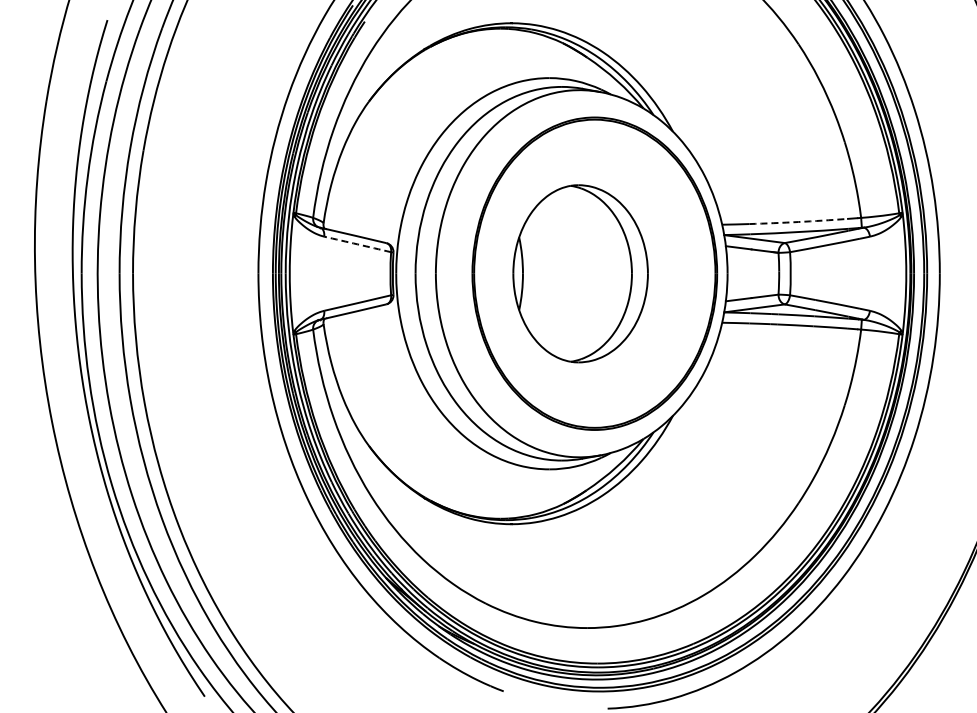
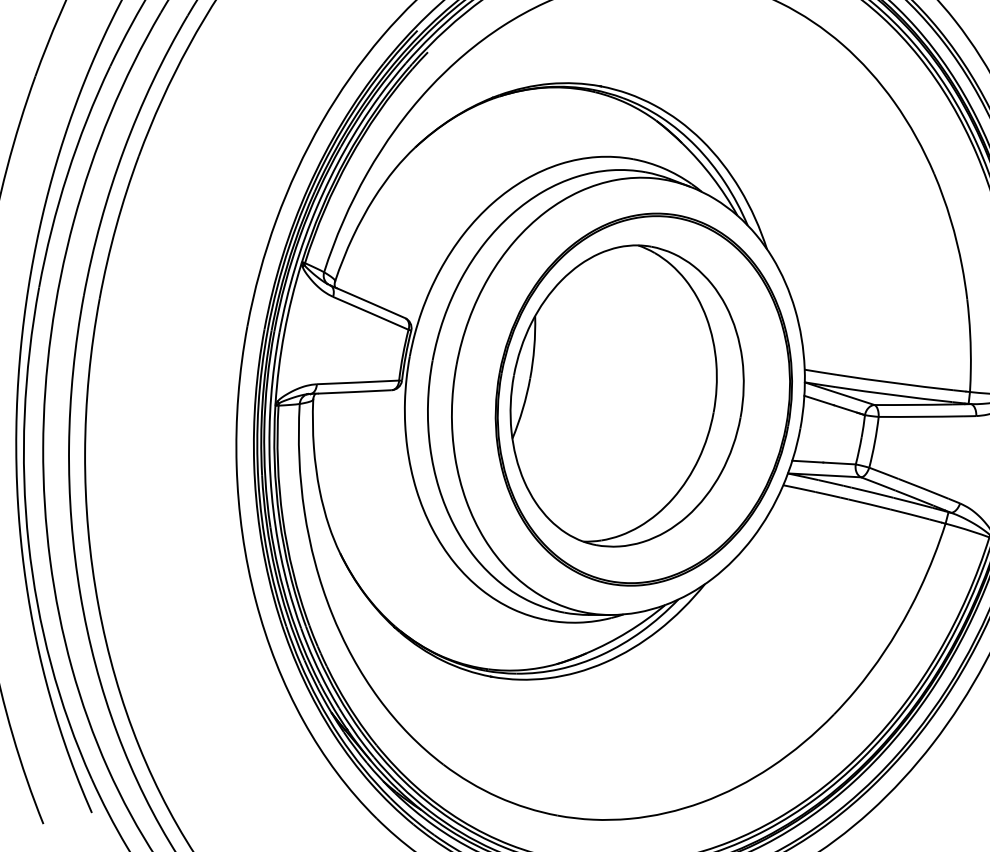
arc: (798, 222) -> (895, 383), dashed -> solid
arc: (357, 244) -> (370, 313), dashed -> solid
part: (580, 273) -> (627, 396), size x1.43

